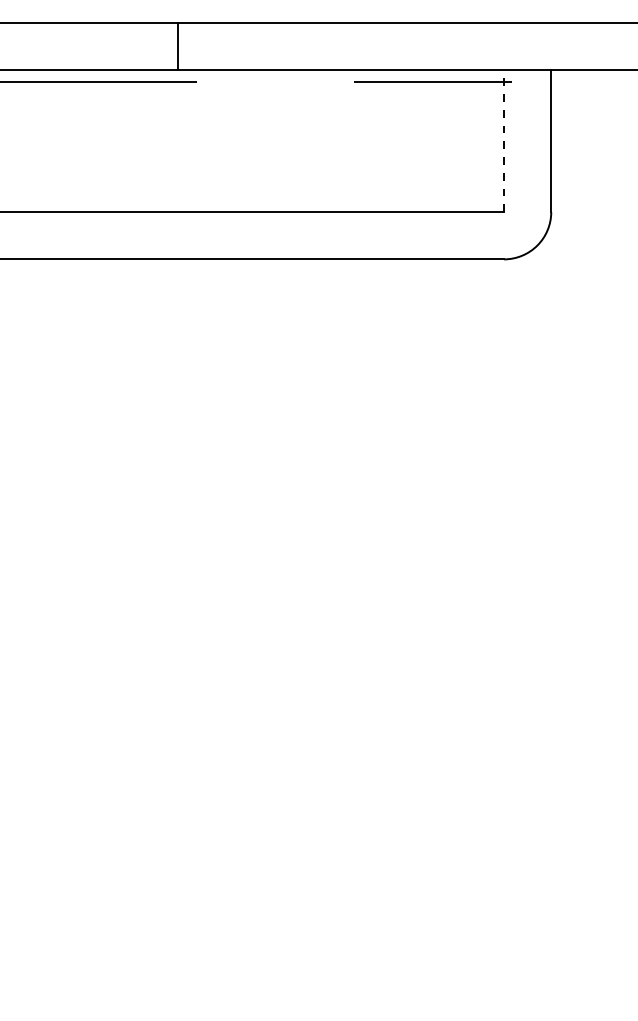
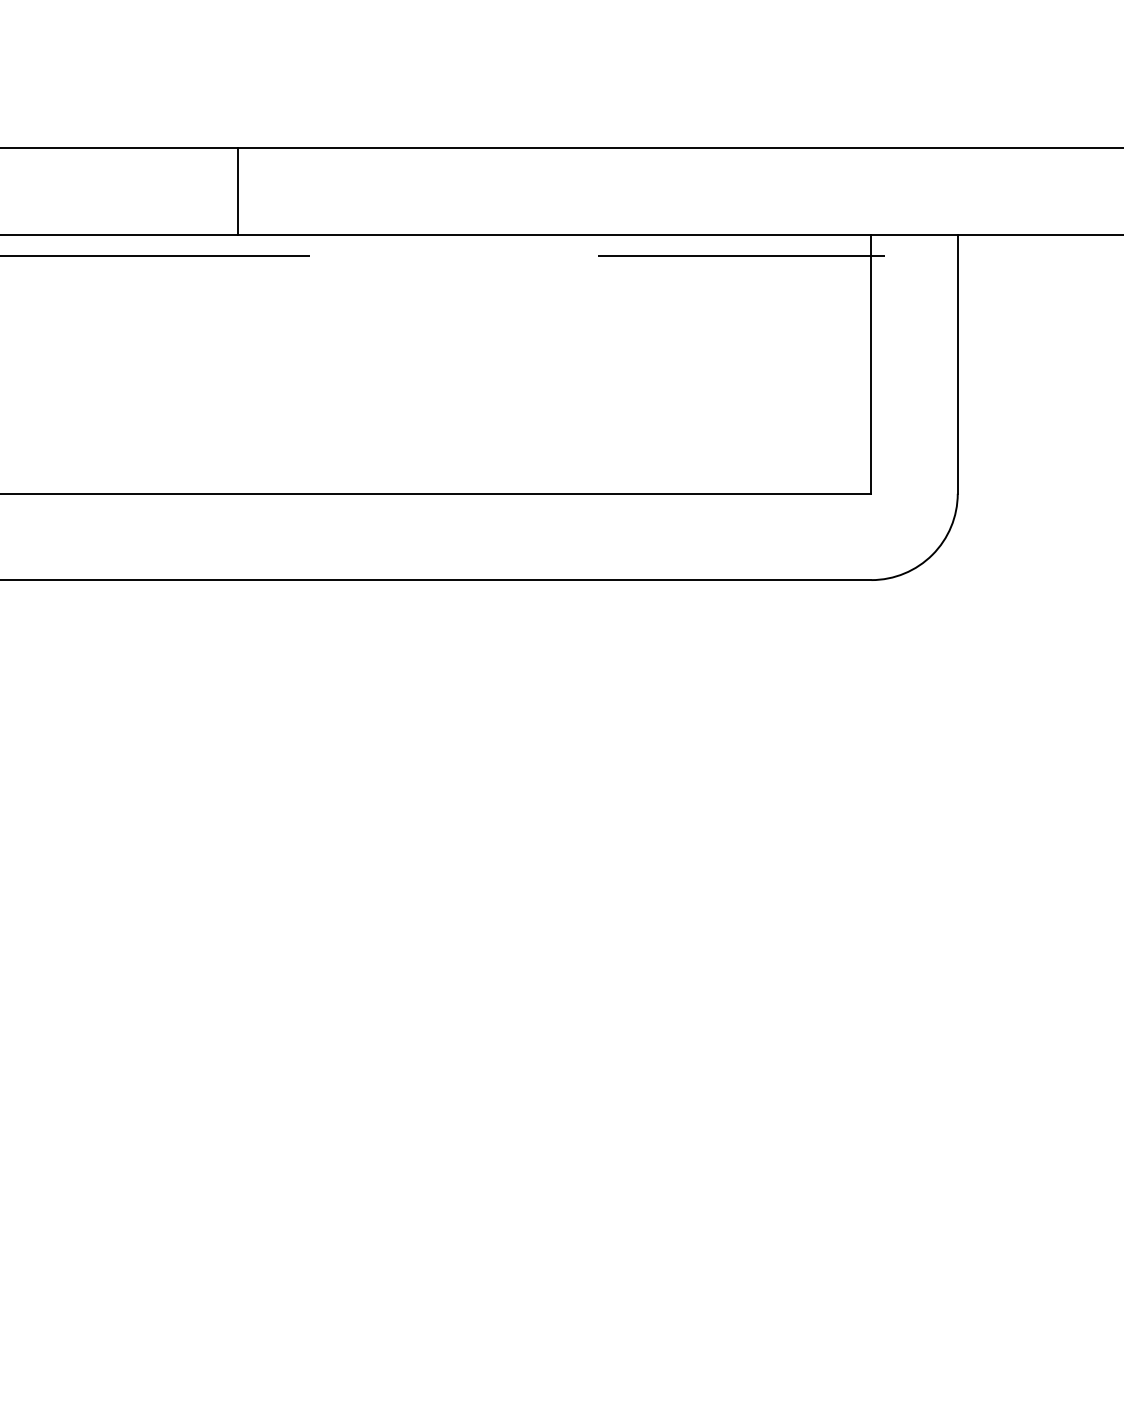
line: (177, 46) -> (238, 190), moved
line: (504, 141) -> (872, 364), dashed -> solid

